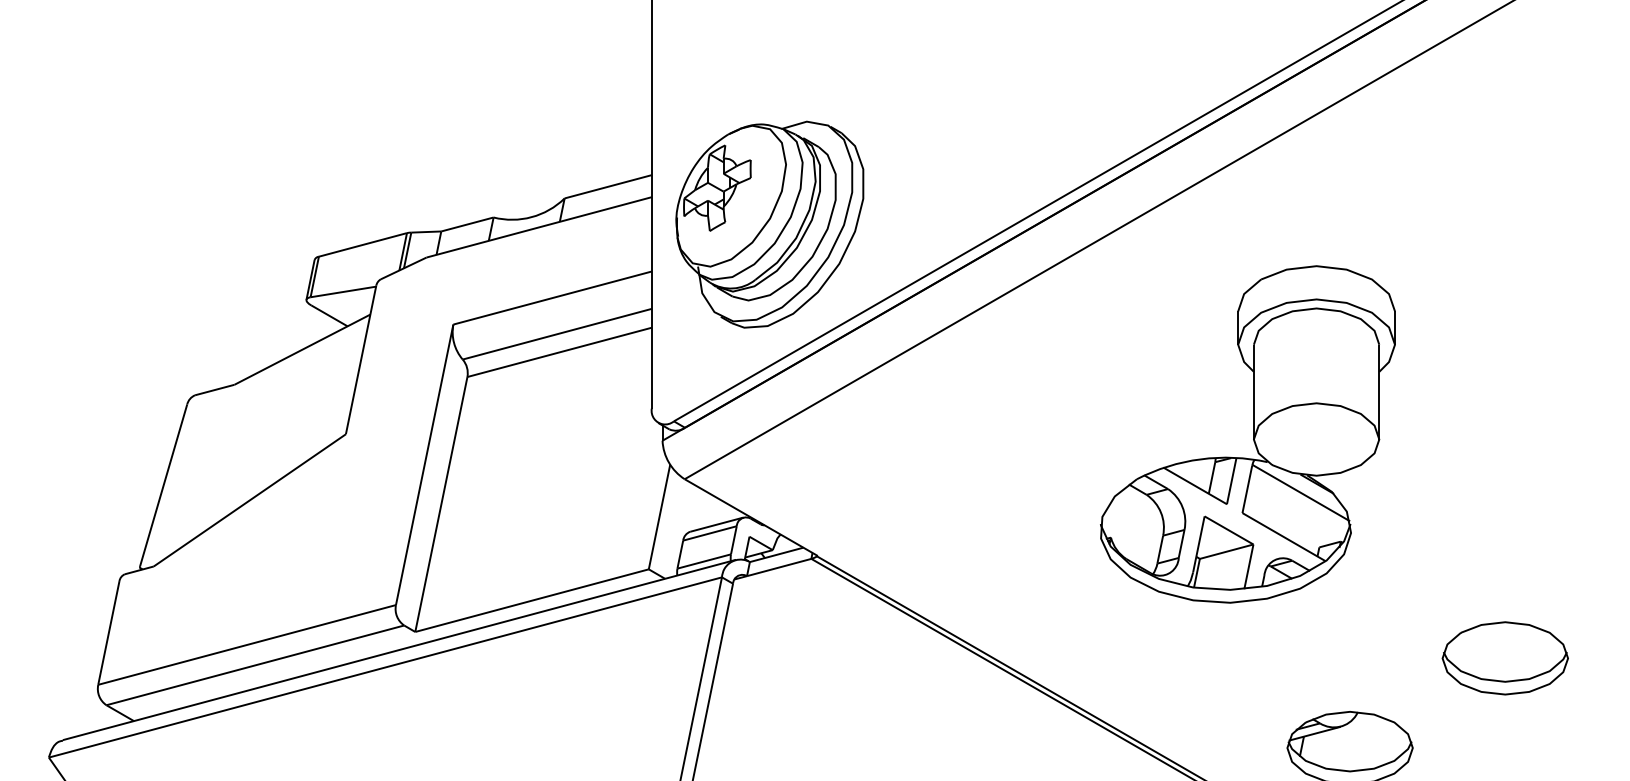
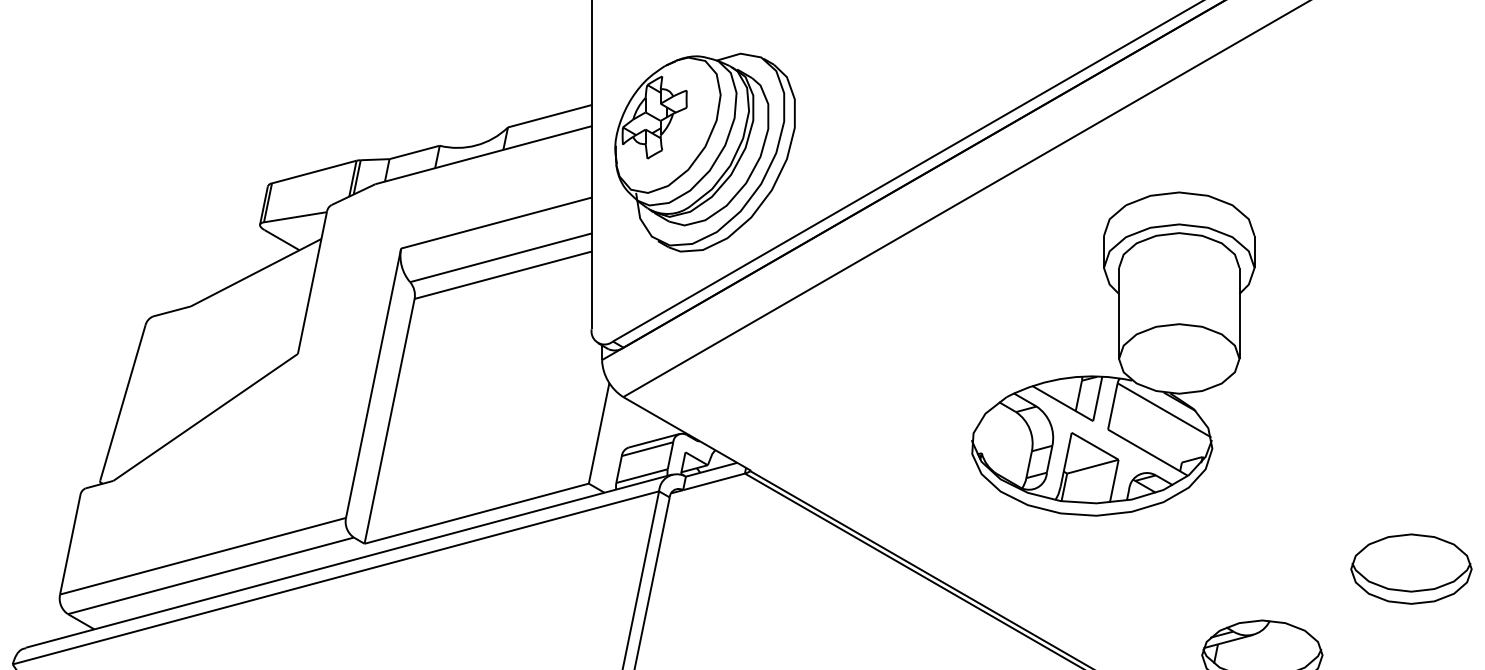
part: (1247, 434) -> (1112, 354), moved

